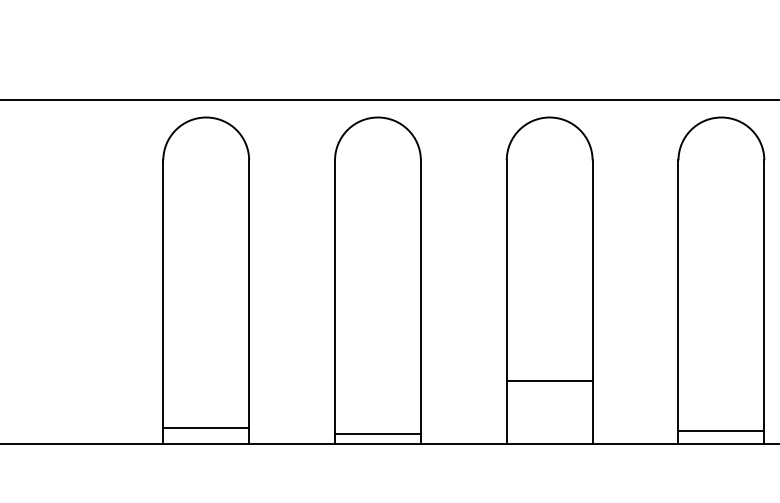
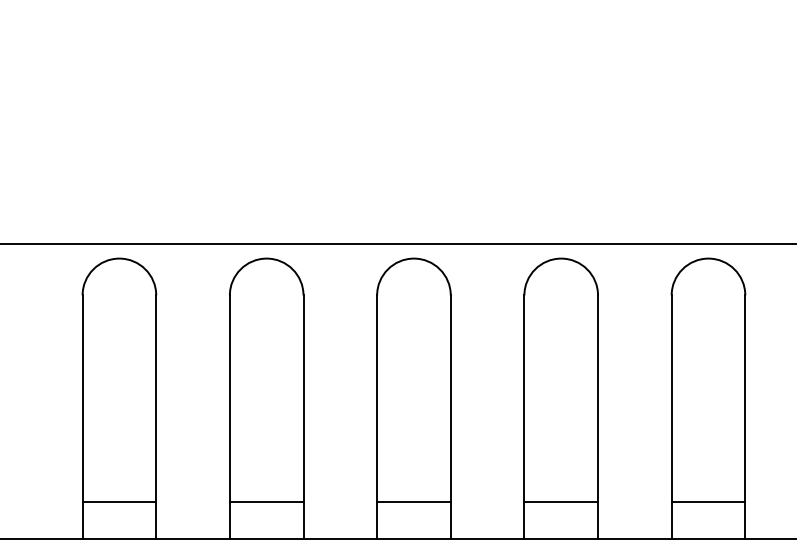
line: (549, 380) -> (413, 501), moved
line: (206, 427) -> (119, 501), moved
line: (721, 431) -> (561, 501), moved
line: (377, 433) -> (266, 501), moved

